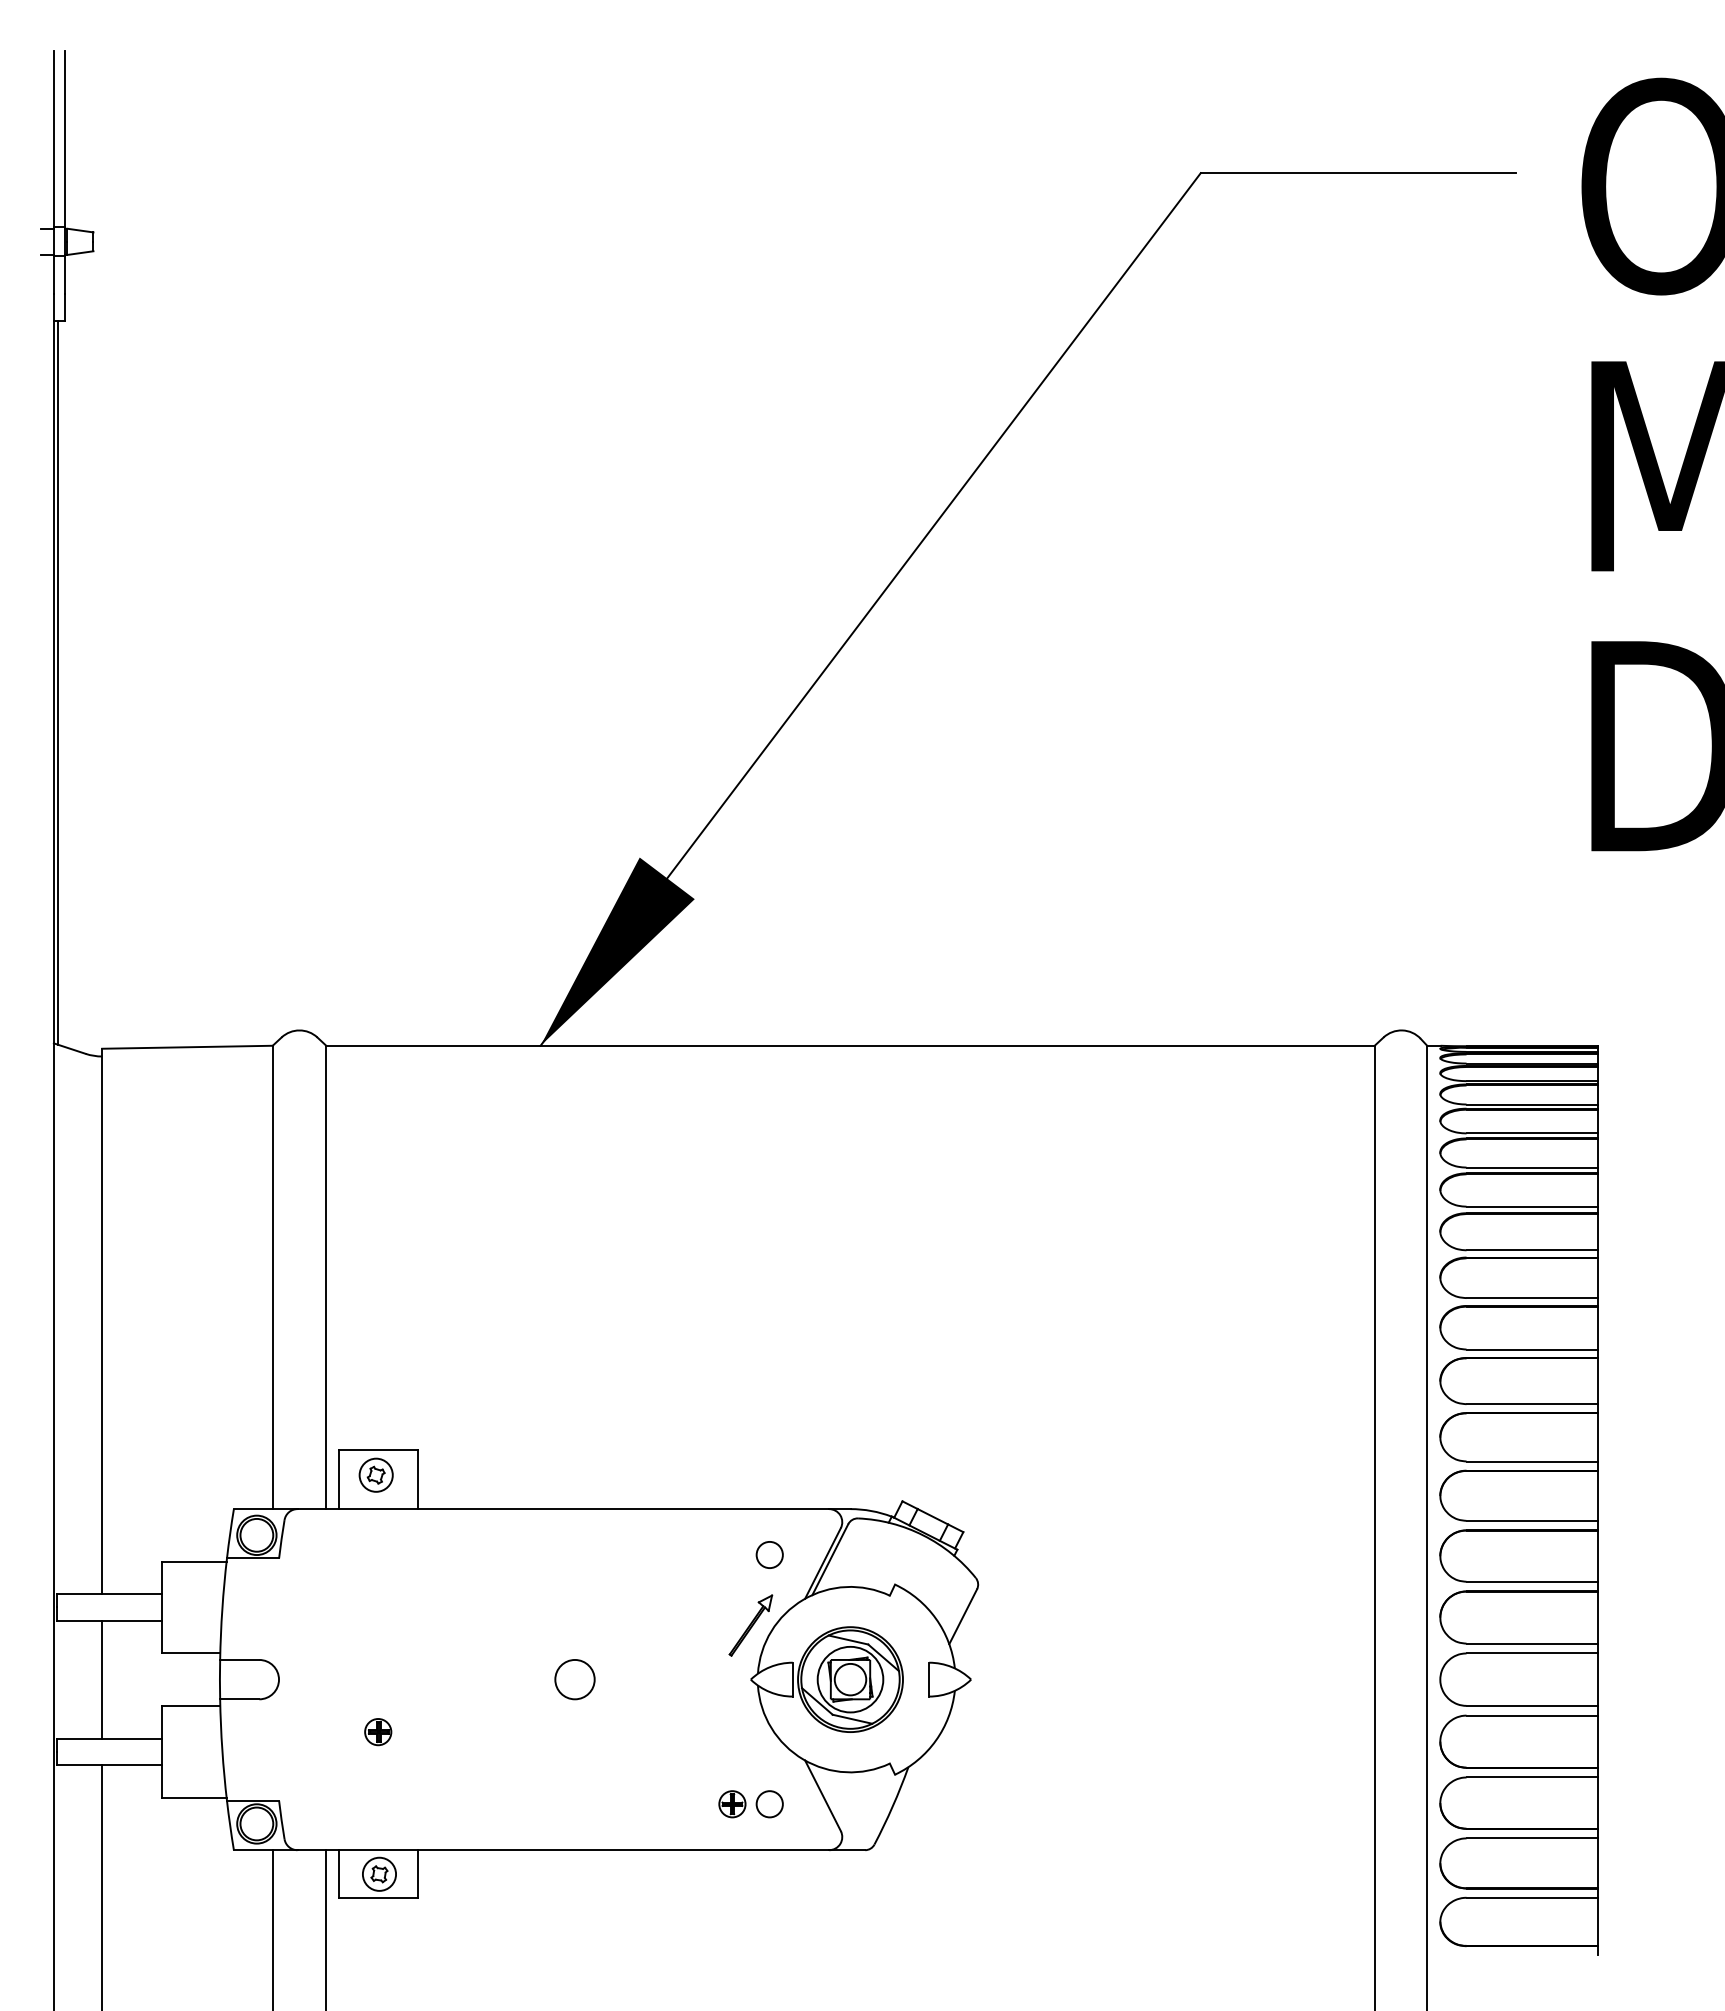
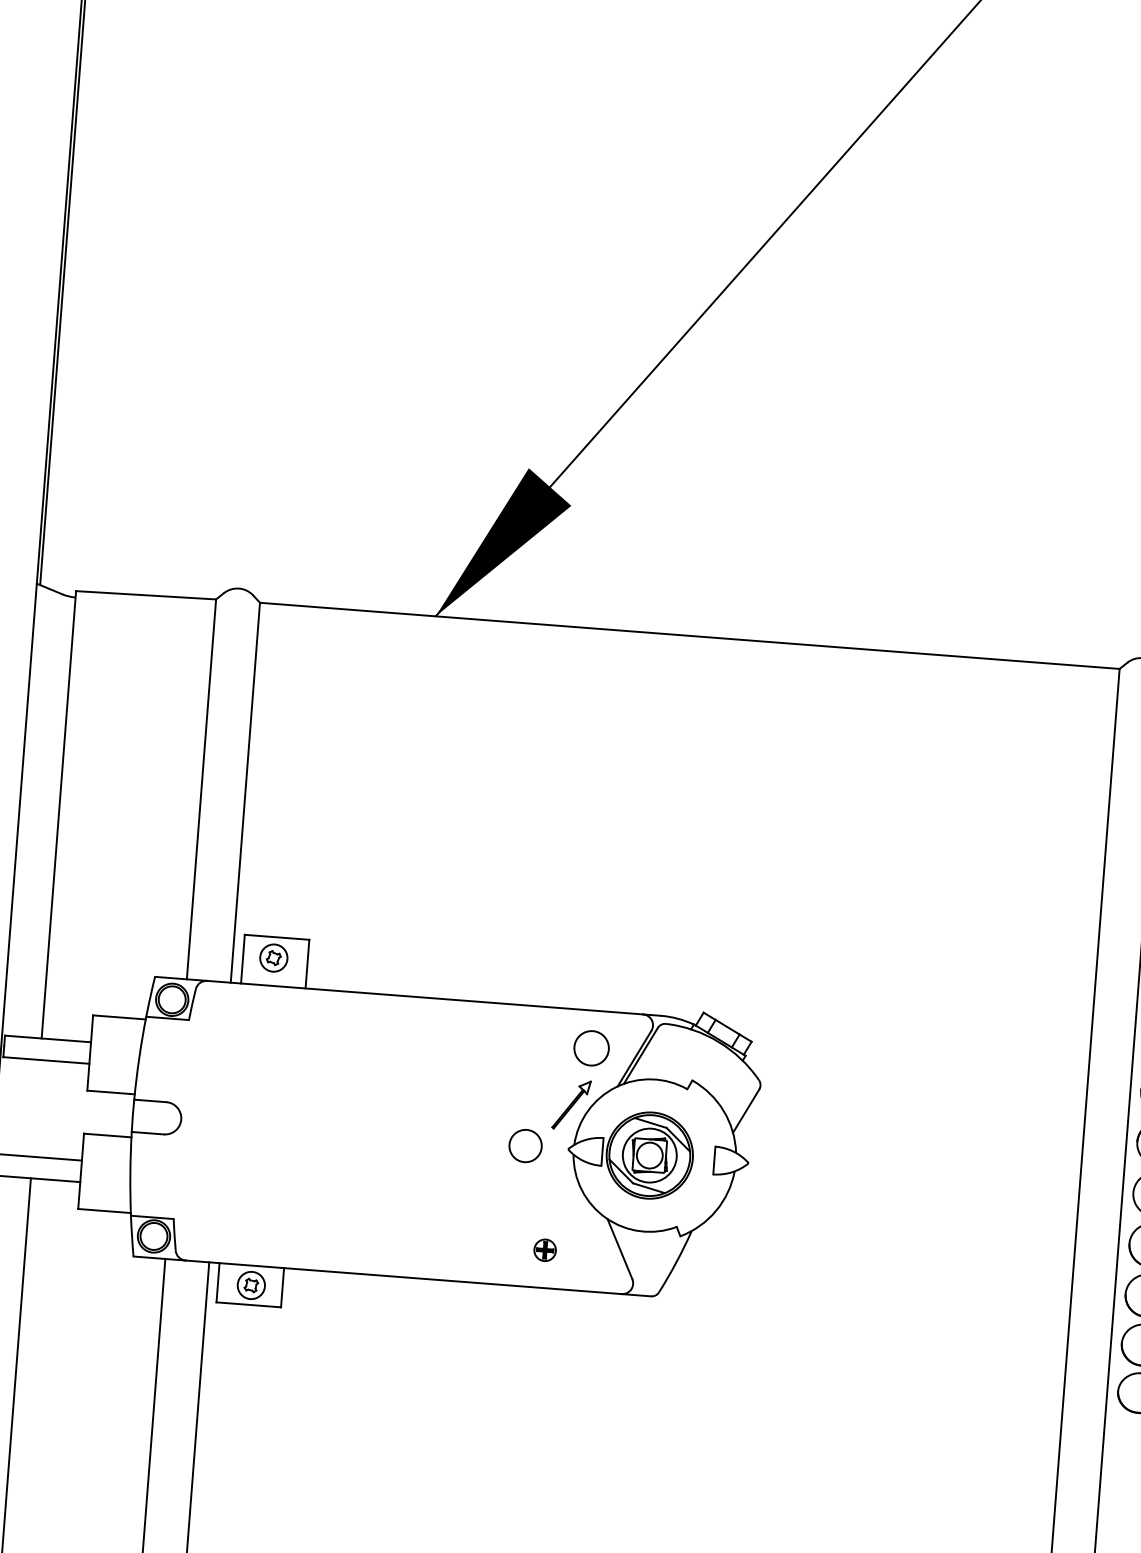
circle: (769, 1554) -> (591, 1047), size x1.6
line: (102, 1679) -> (36, 1108), removed
circle: (574, 1679) -> (525, 1145), moved
part: (378, 1732) -> (259, 1169), removed
circle: (769, 1804) -> (575, 1252), removed

